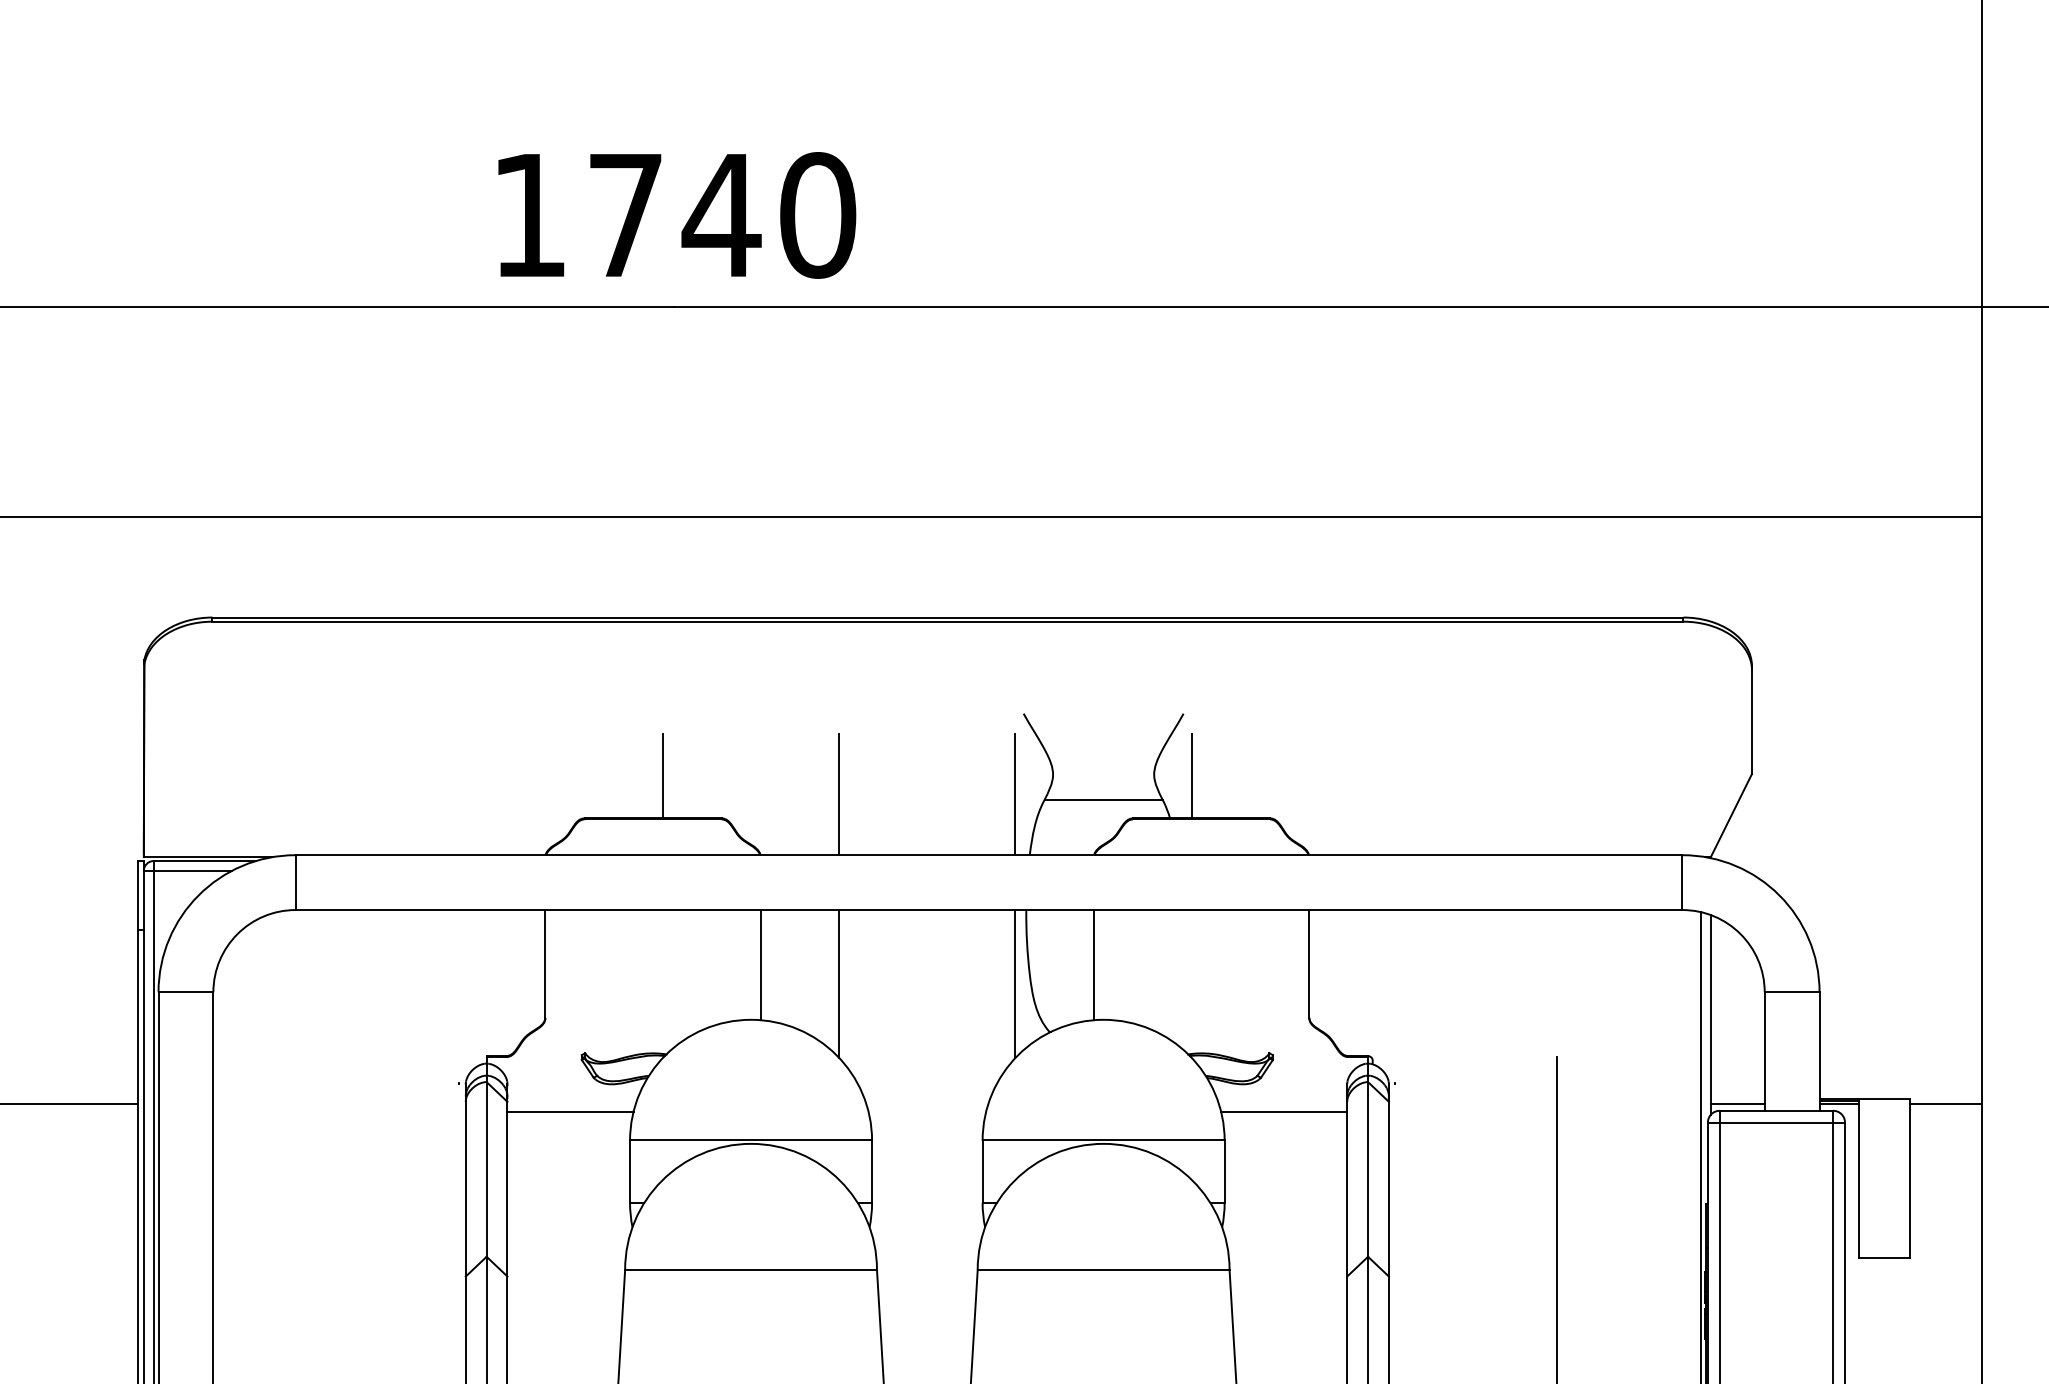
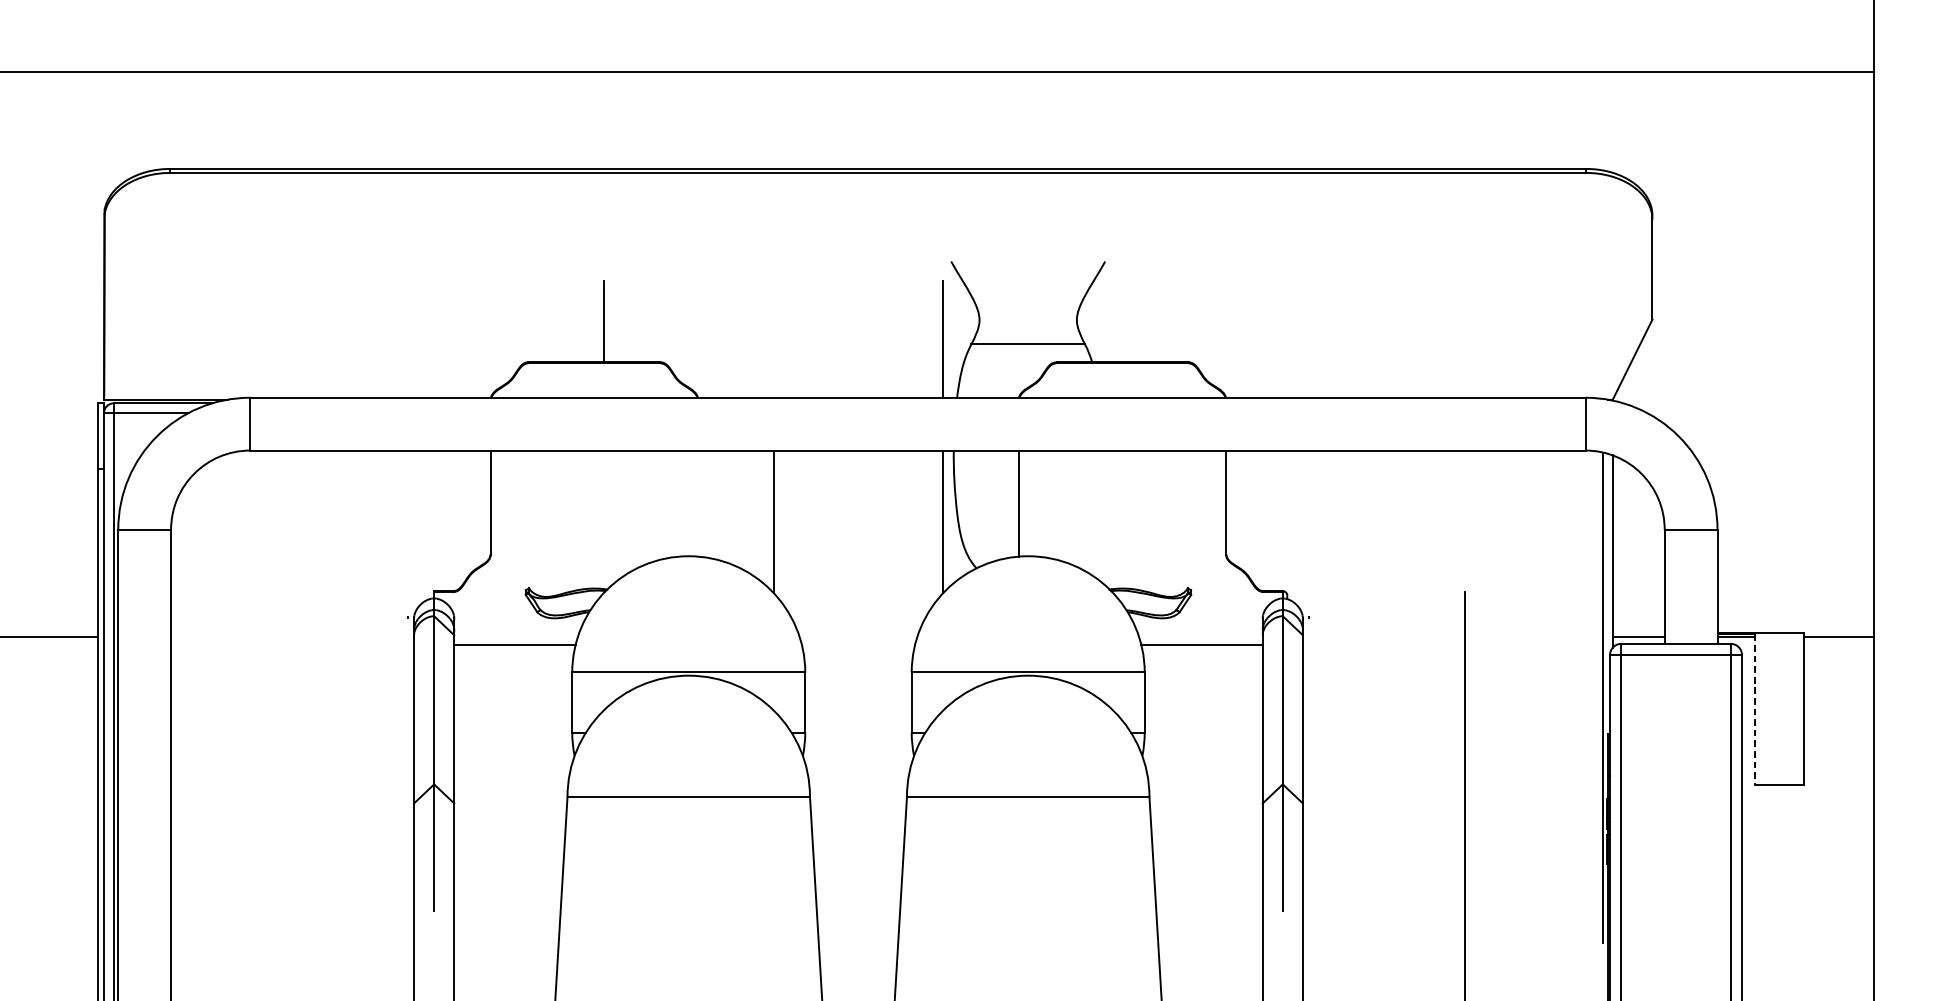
line: (1191, 775) -> (1112, 321), removed
line: (839, 794) -> (773, 339), removed
line: (760, 965) -> (697, 503), removed
line: (1858, 1179) -> (1755, 709), solid -> dashed

